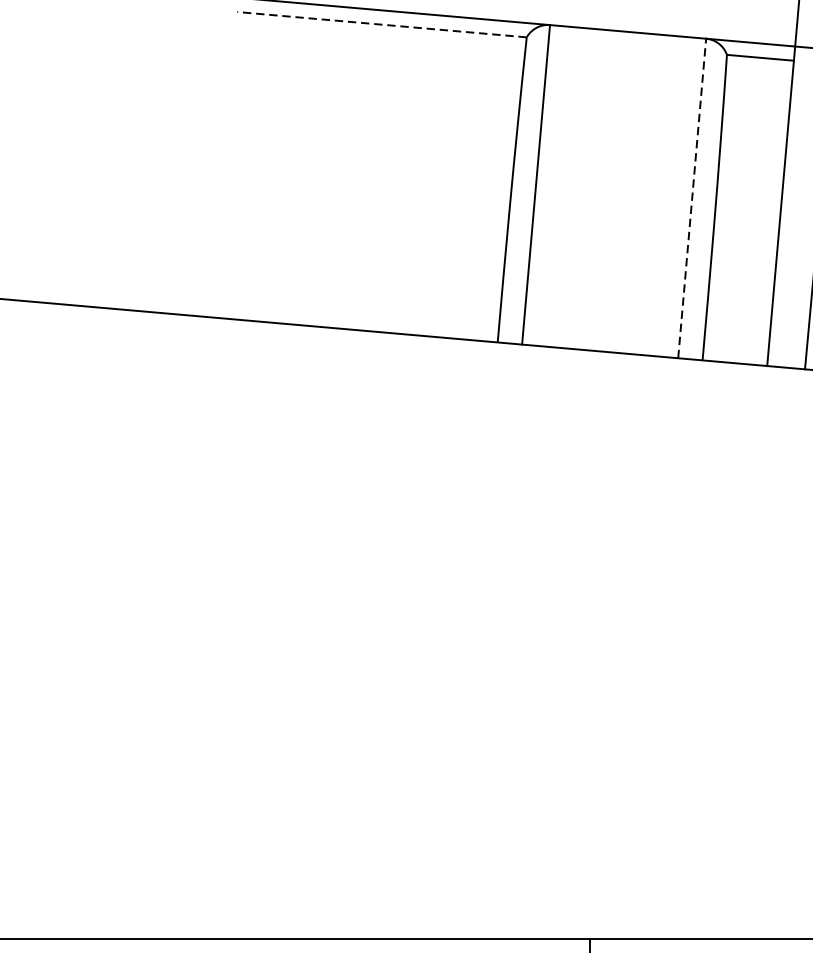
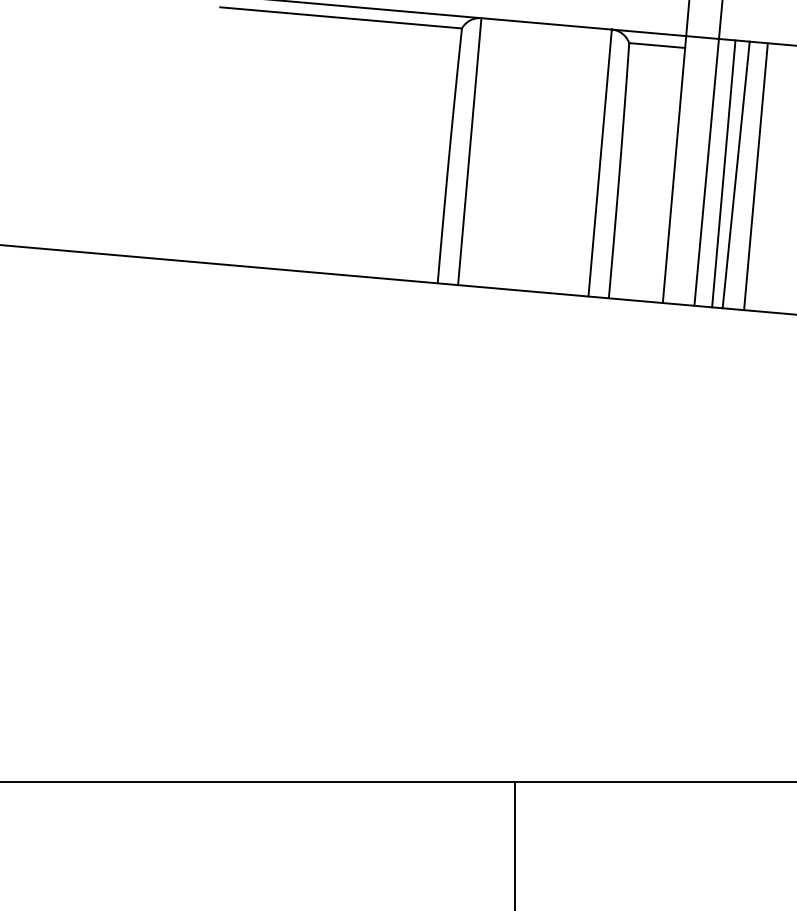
line: (381, 24) -> (340, 17), dashed -> solid
line: (692, 199) -> (600, 163), dashed -> solid

